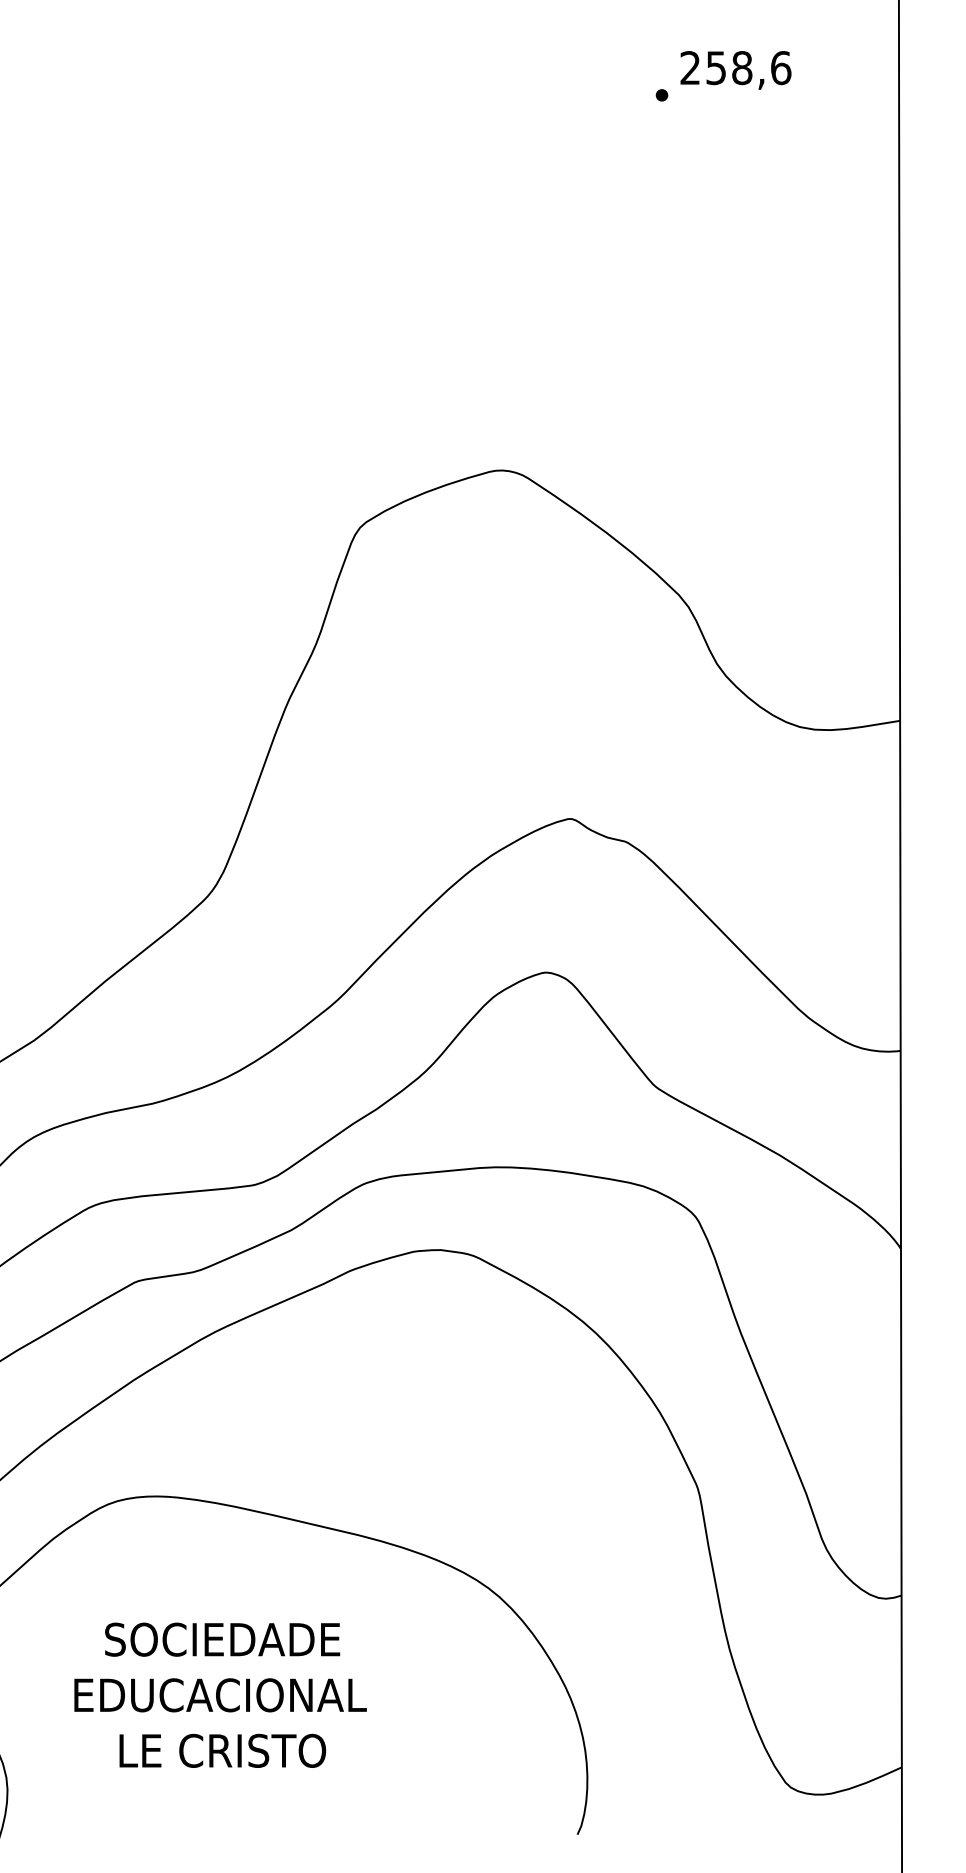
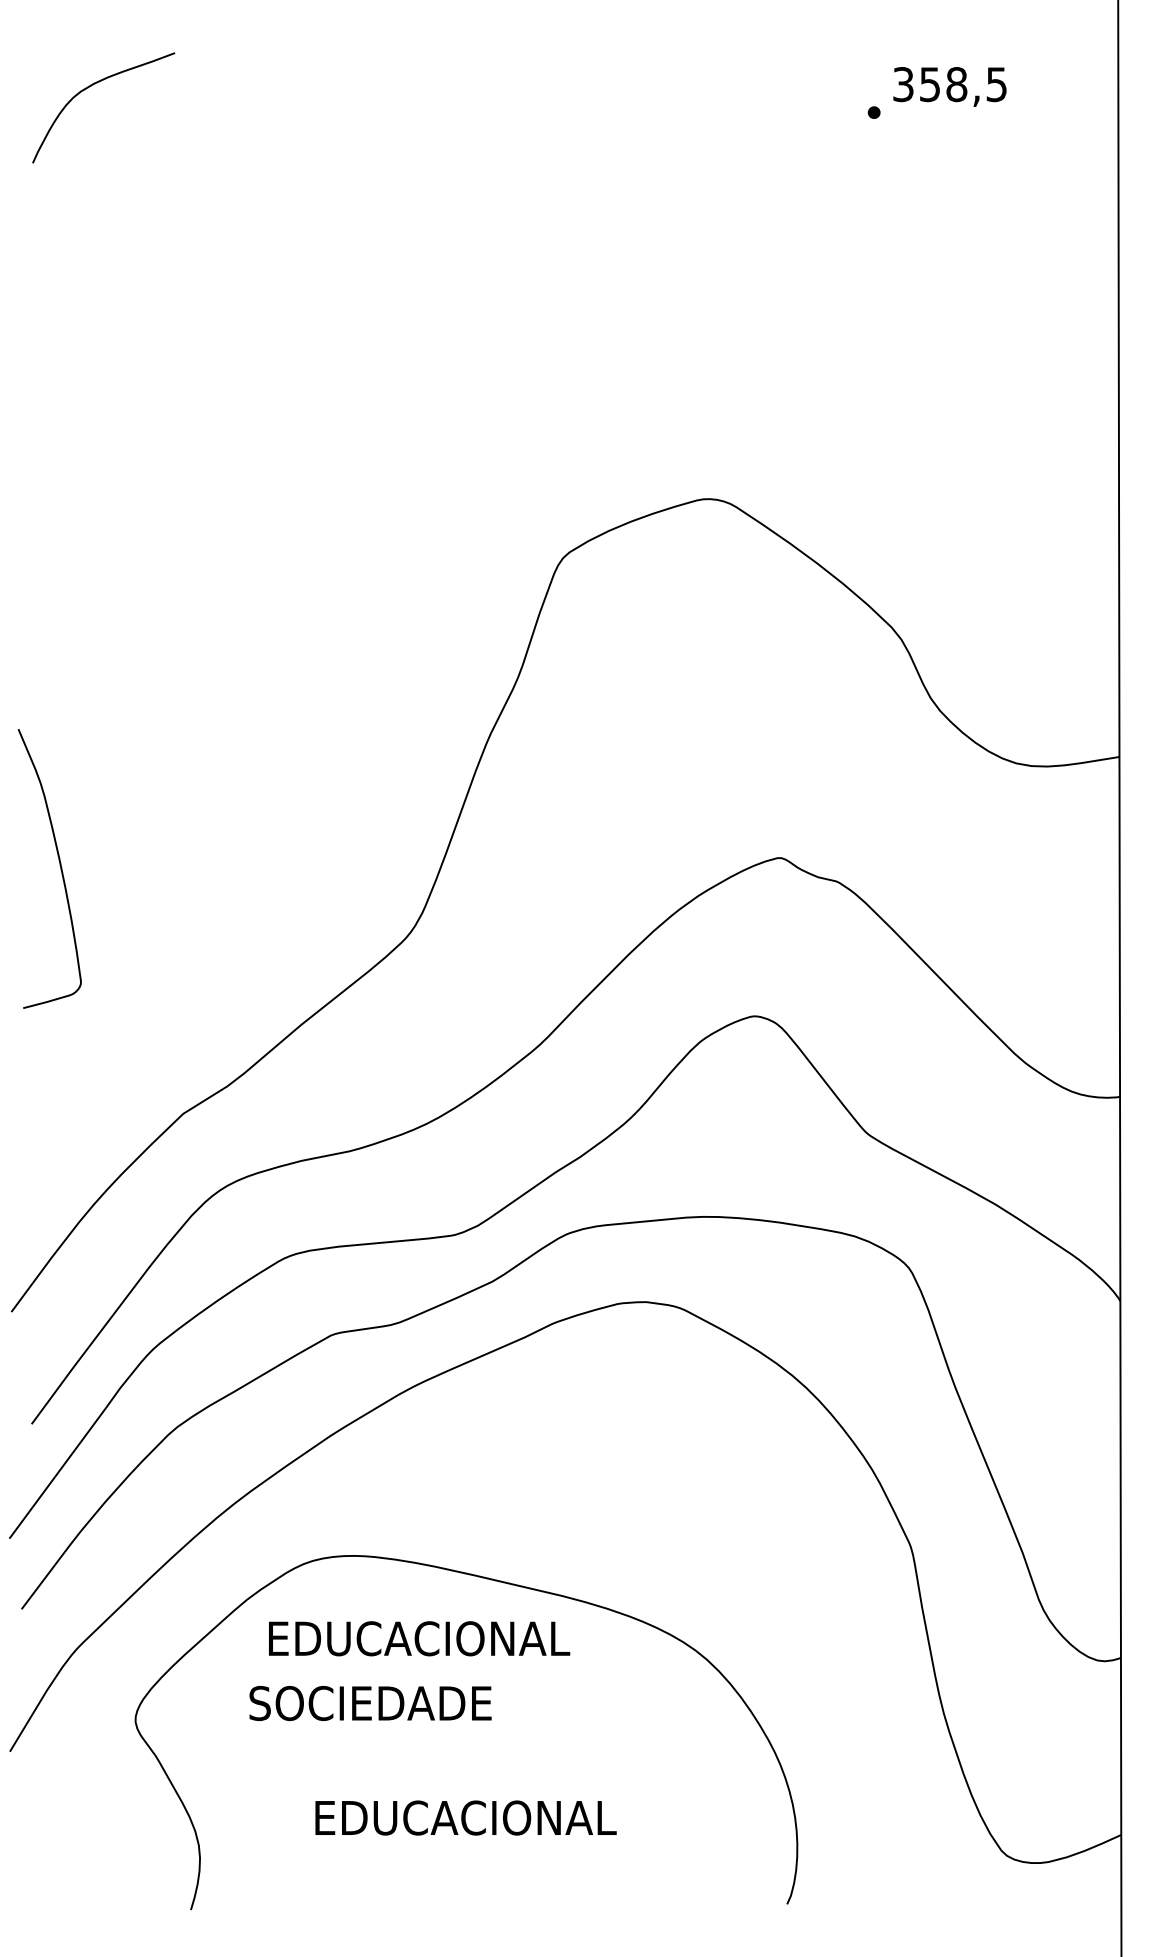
text: (736, 68) -> (950, 84), 258,6 -> 358,5
text: (222, 1639) -> (370, 1703), moved
text: (220, 1695) -> (419, 1638), moved
text: (267, 1750) -> (467, 1817), LE CRISTO -> EDUCACIONAL

